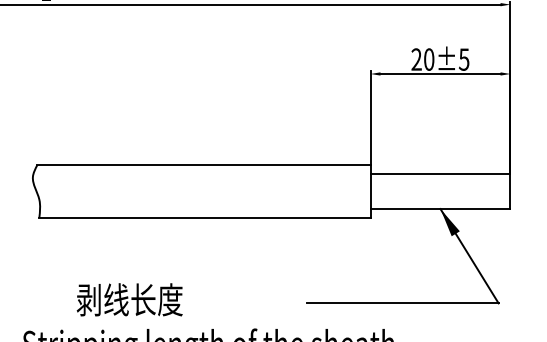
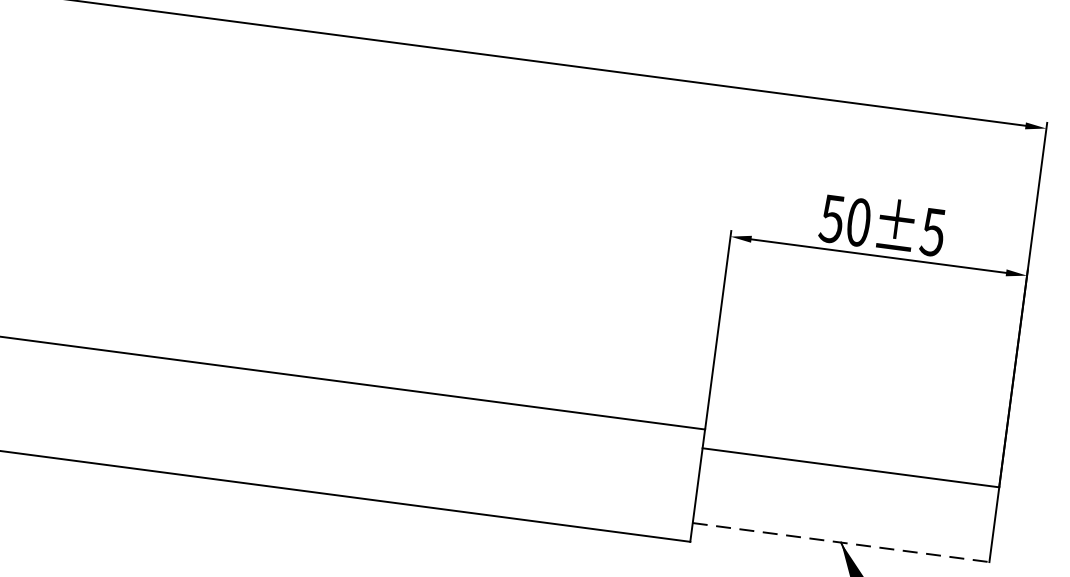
text: (416, 59) -> (831, 218), 20±5 -> 50±5
line: (440, 209) -> (840, 543), solid -> dashed

